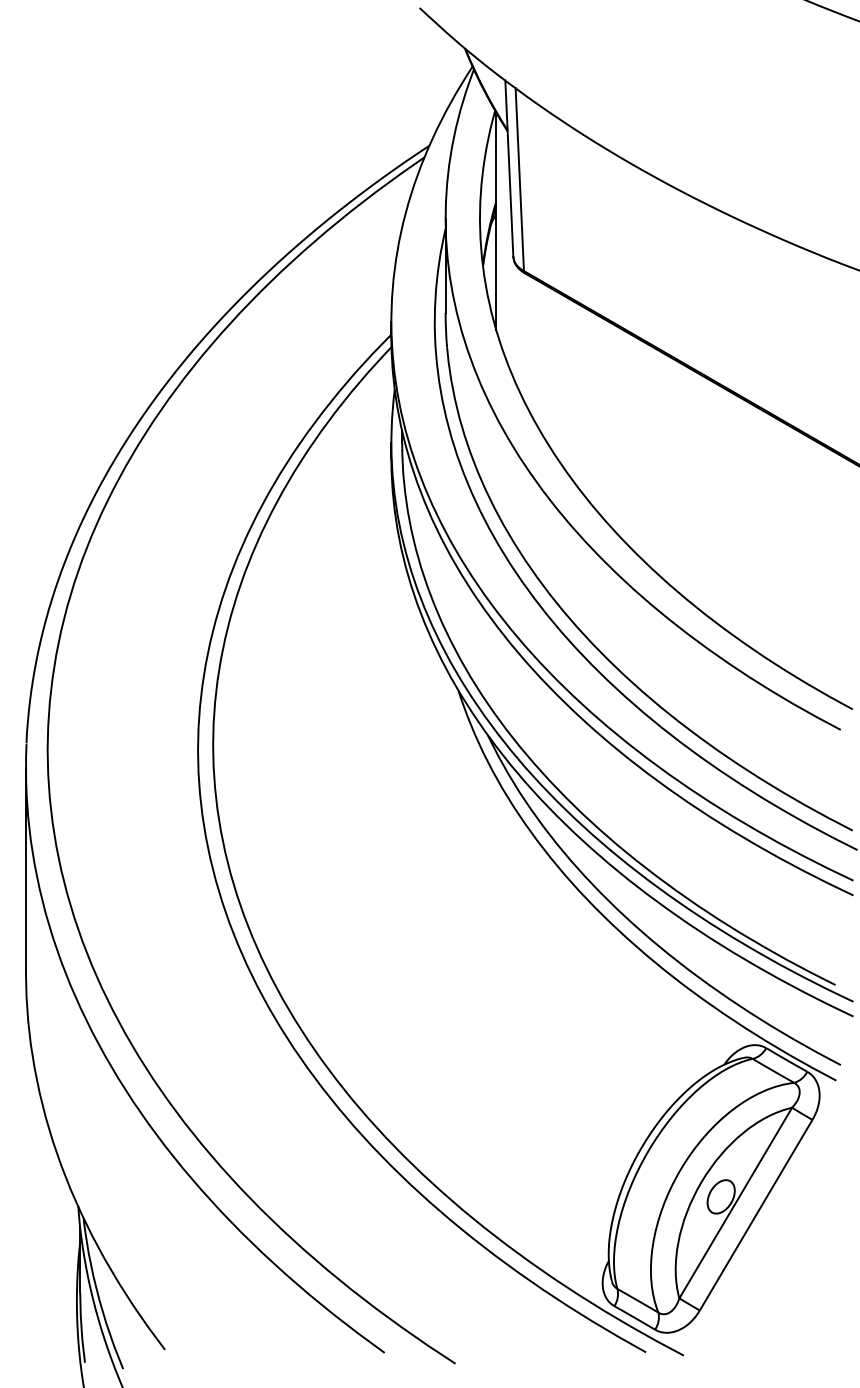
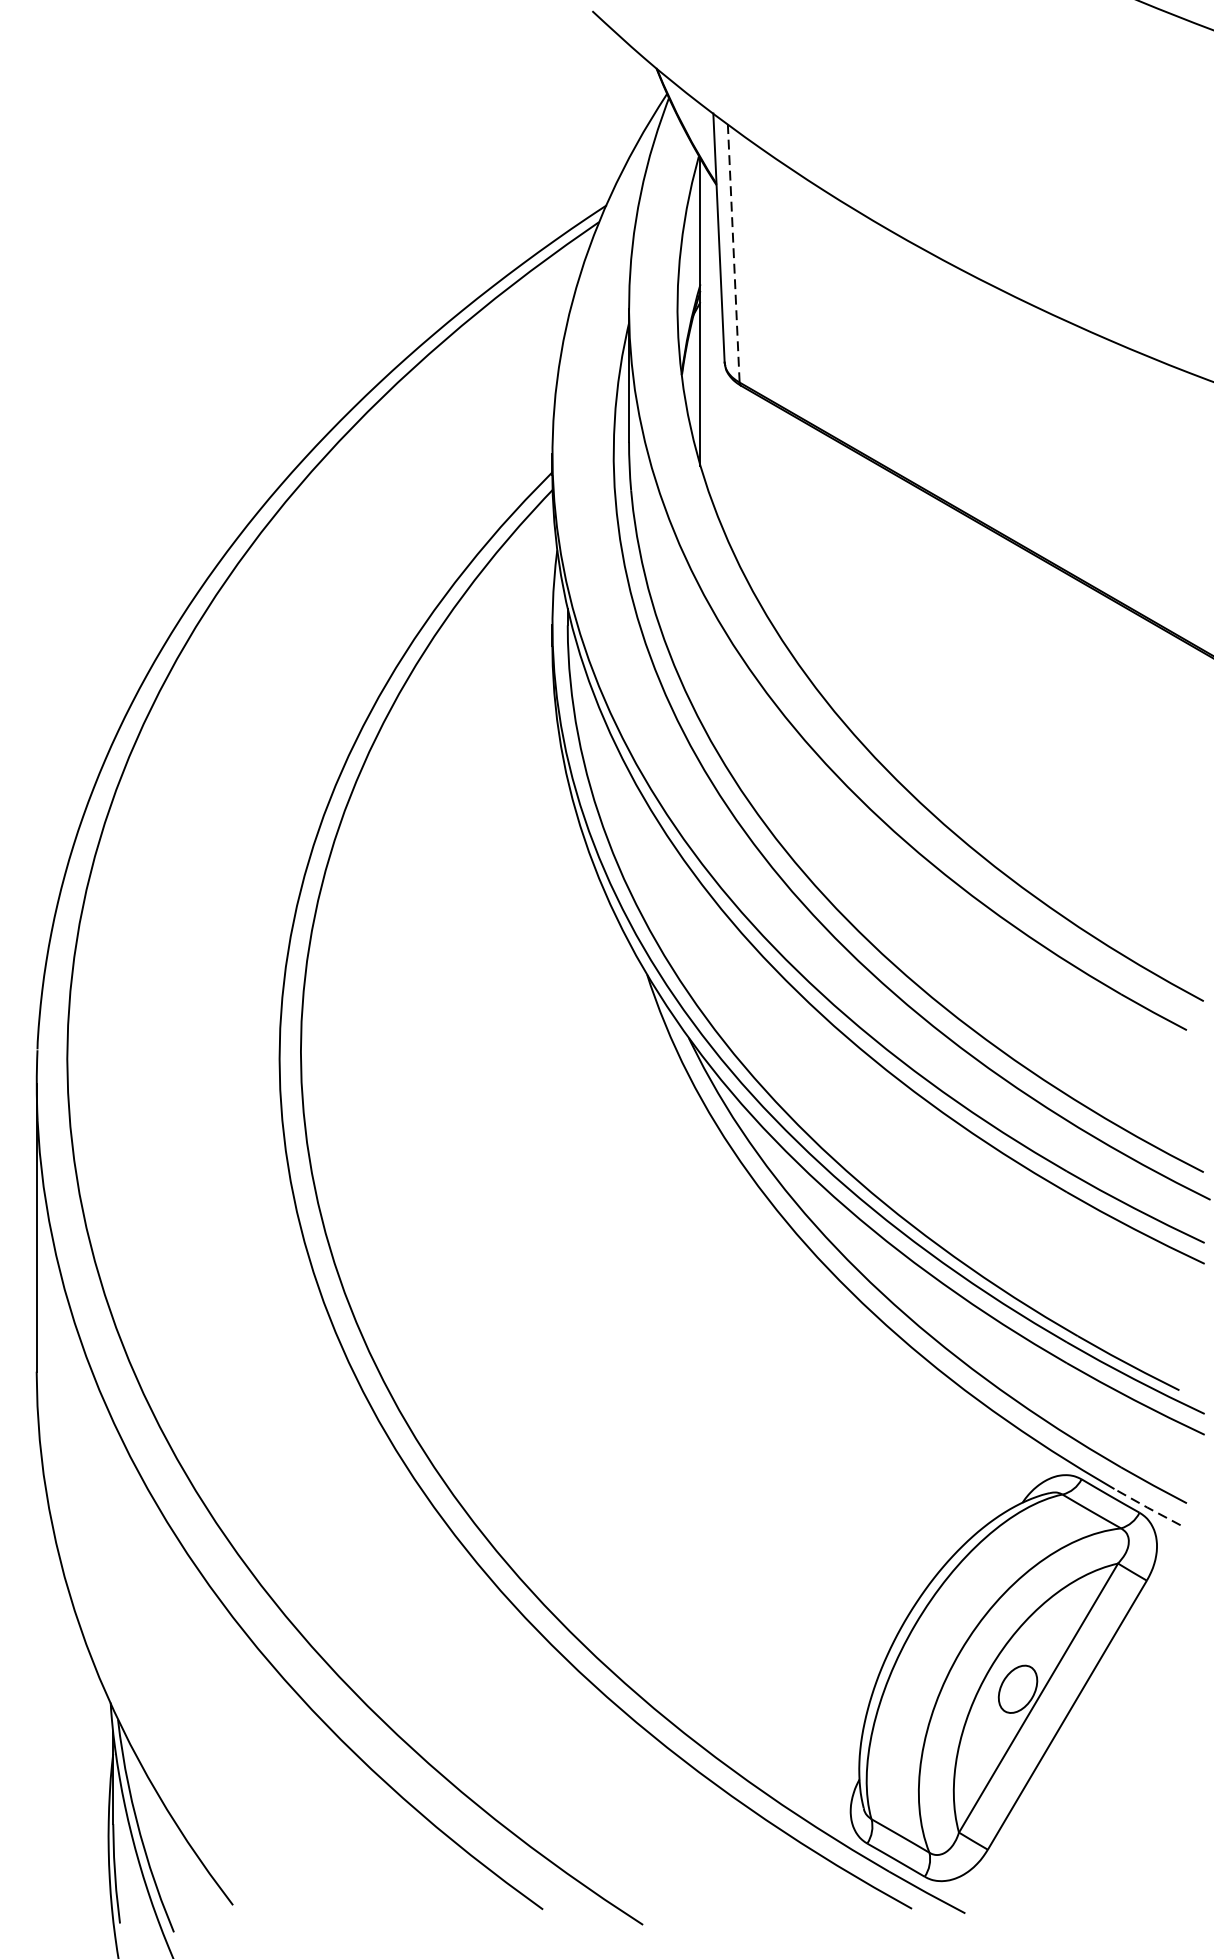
line: (519, 179) -> (733, 253), solid -> dashed
line: (812, 1068) -> (1146, 1508), solid -> dashed

